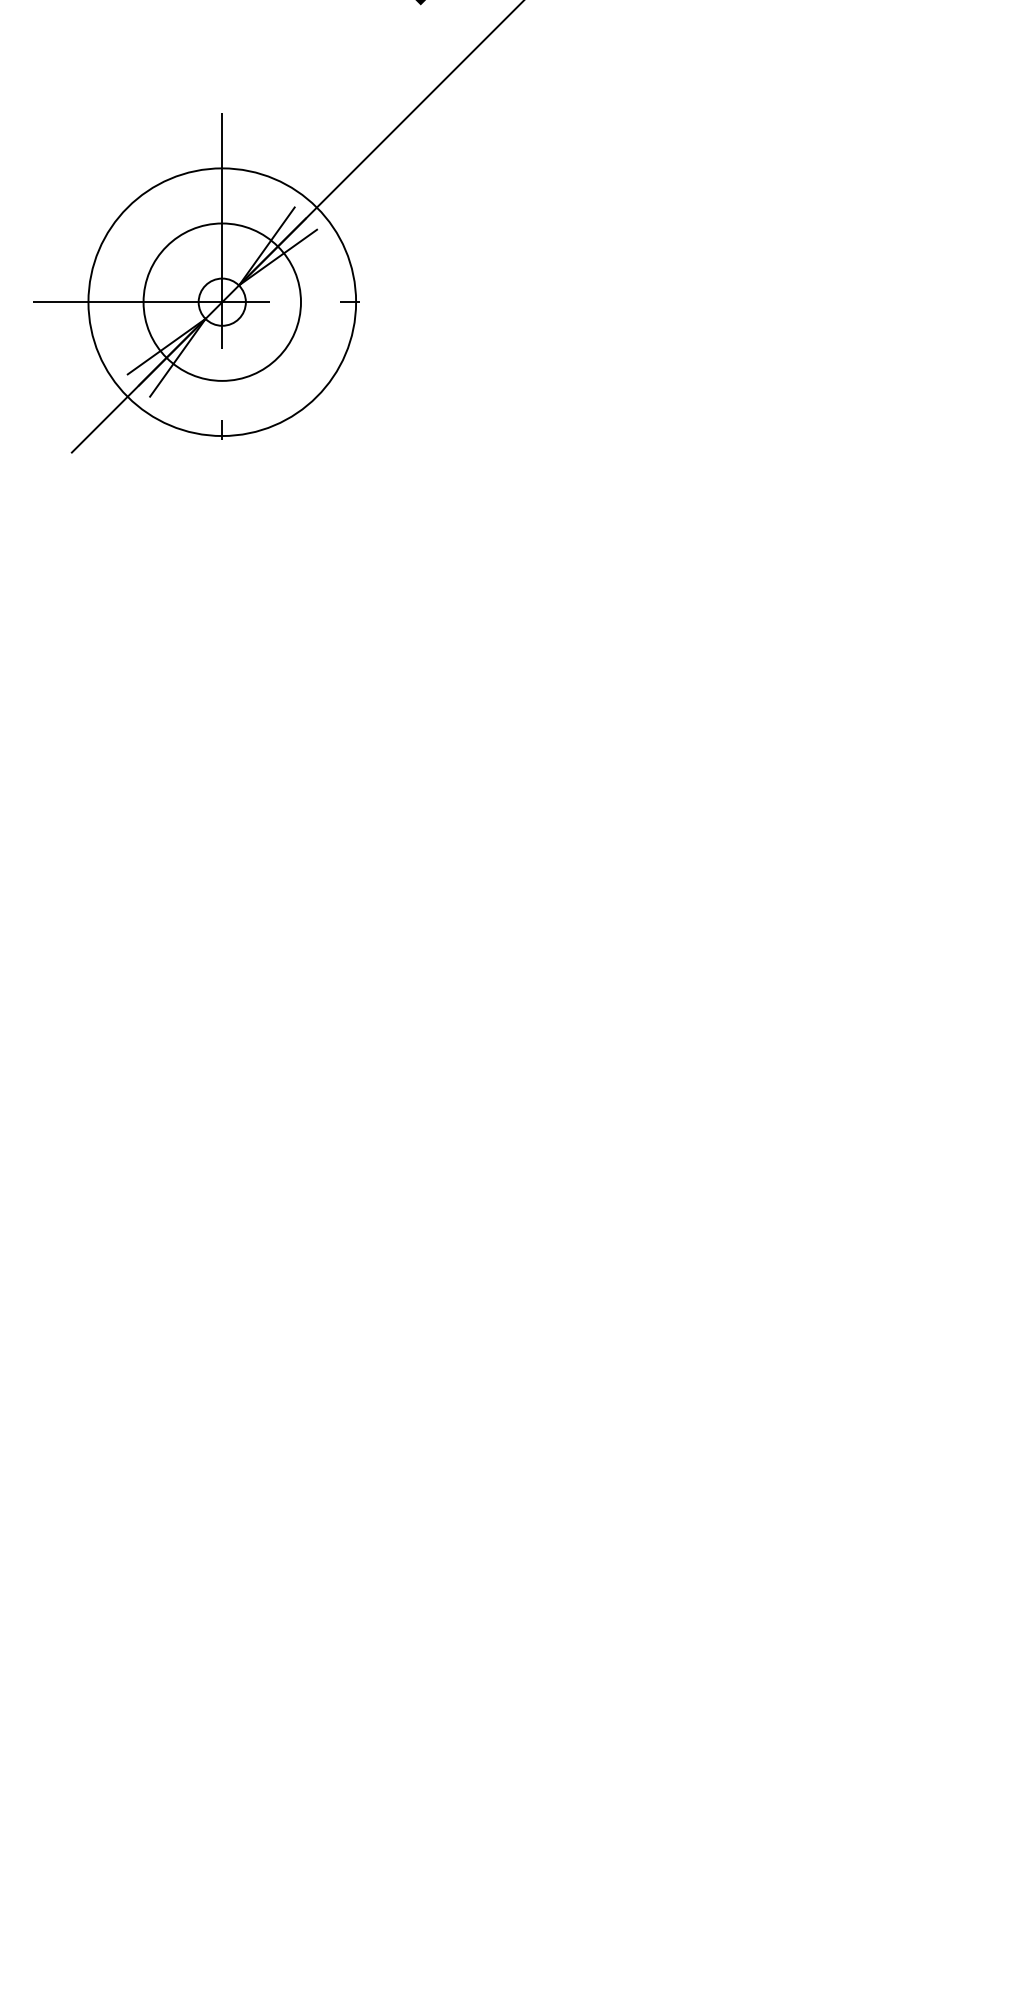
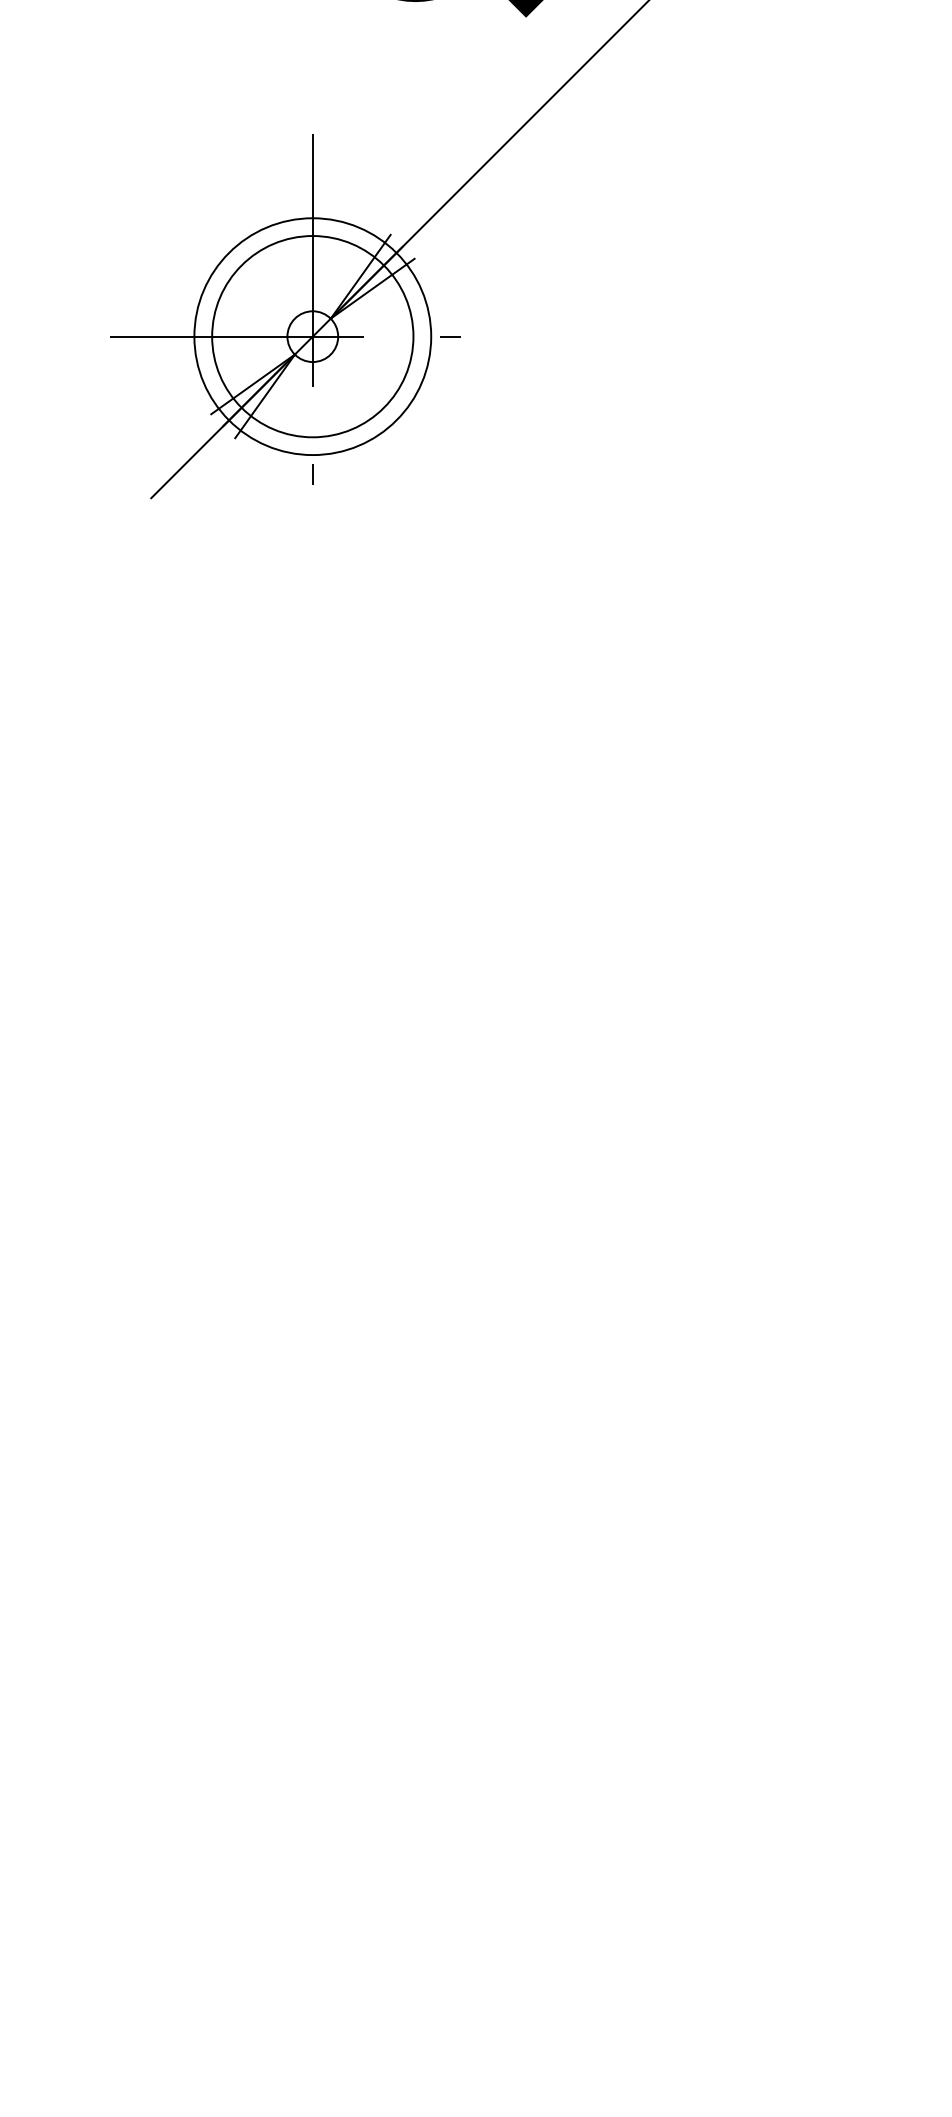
circle: (222, 301) -> (313, 335), size x1.4
circle: (222, 302) -> (313, 336), size x0.7

